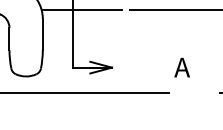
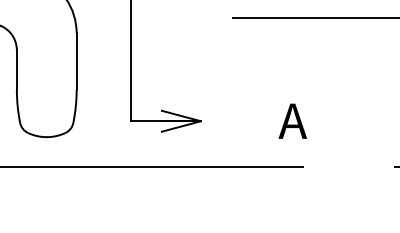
line: (82, 9) -> (147, 16), removed
text: (181, 67) -> (291, 120), moved

